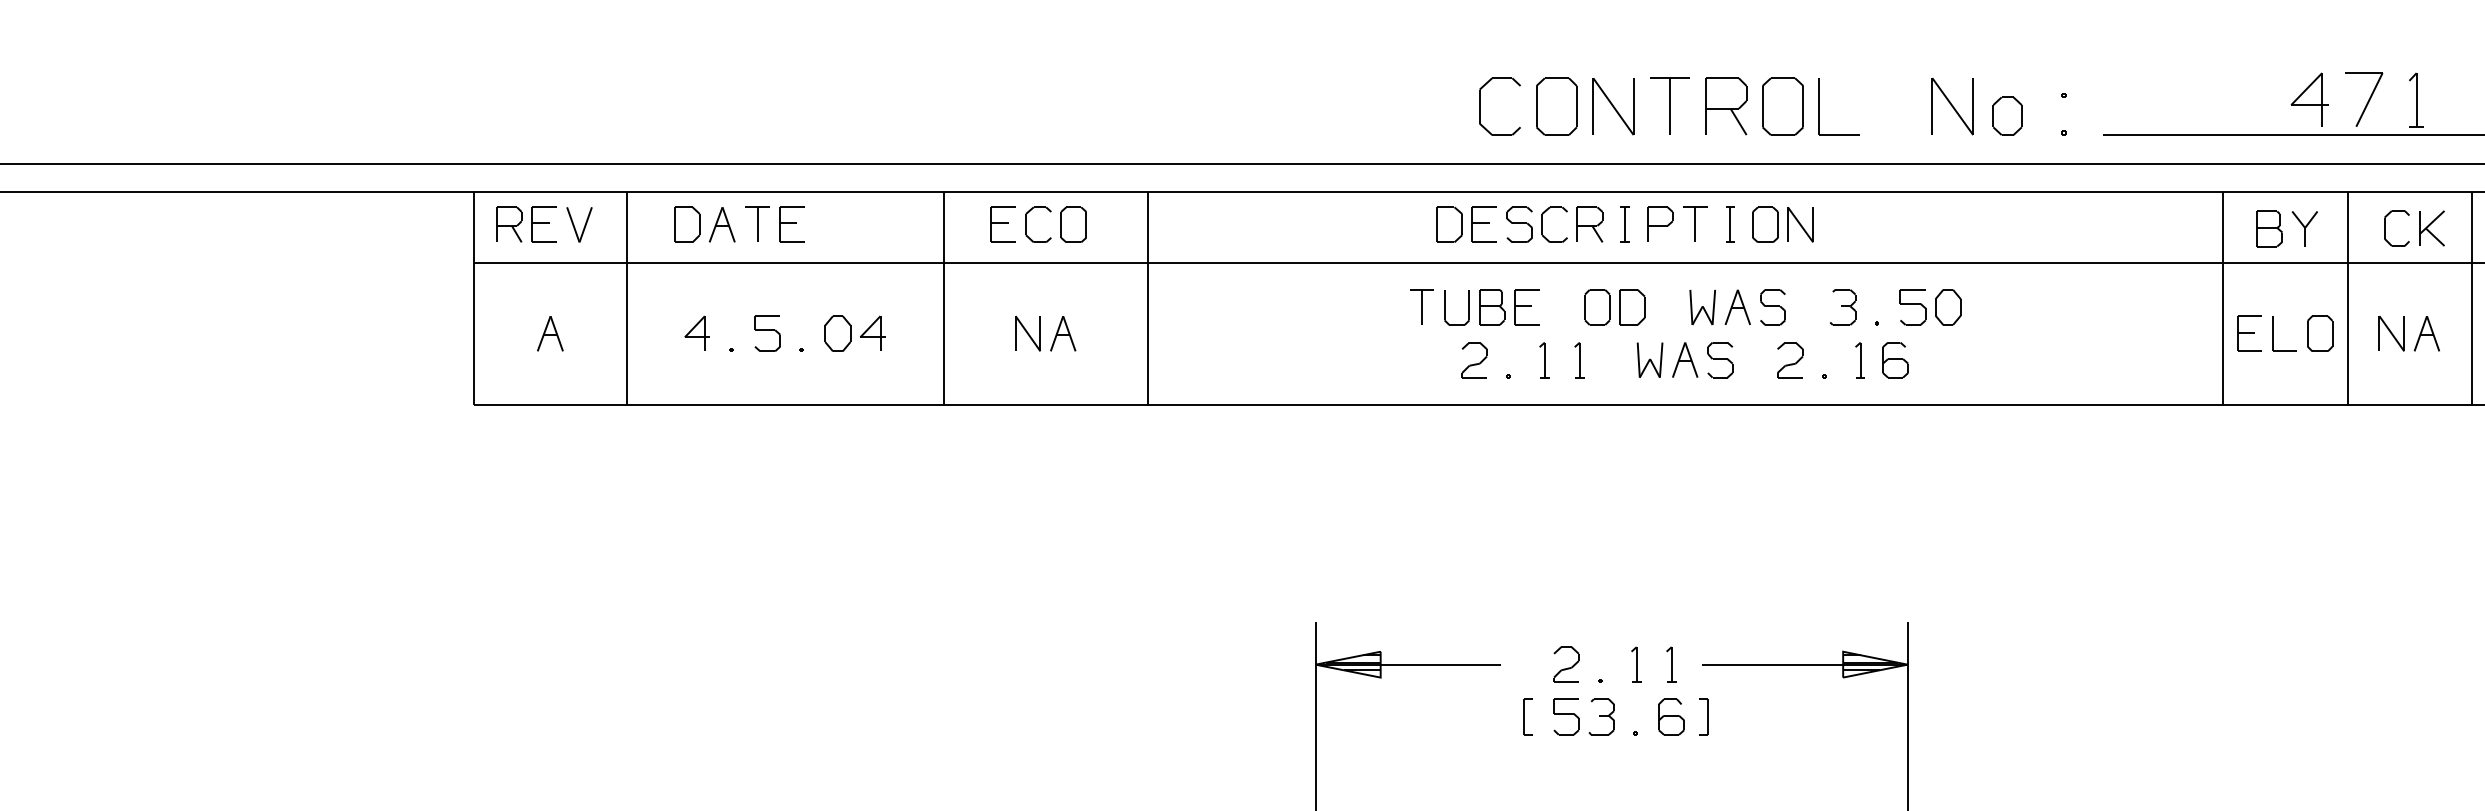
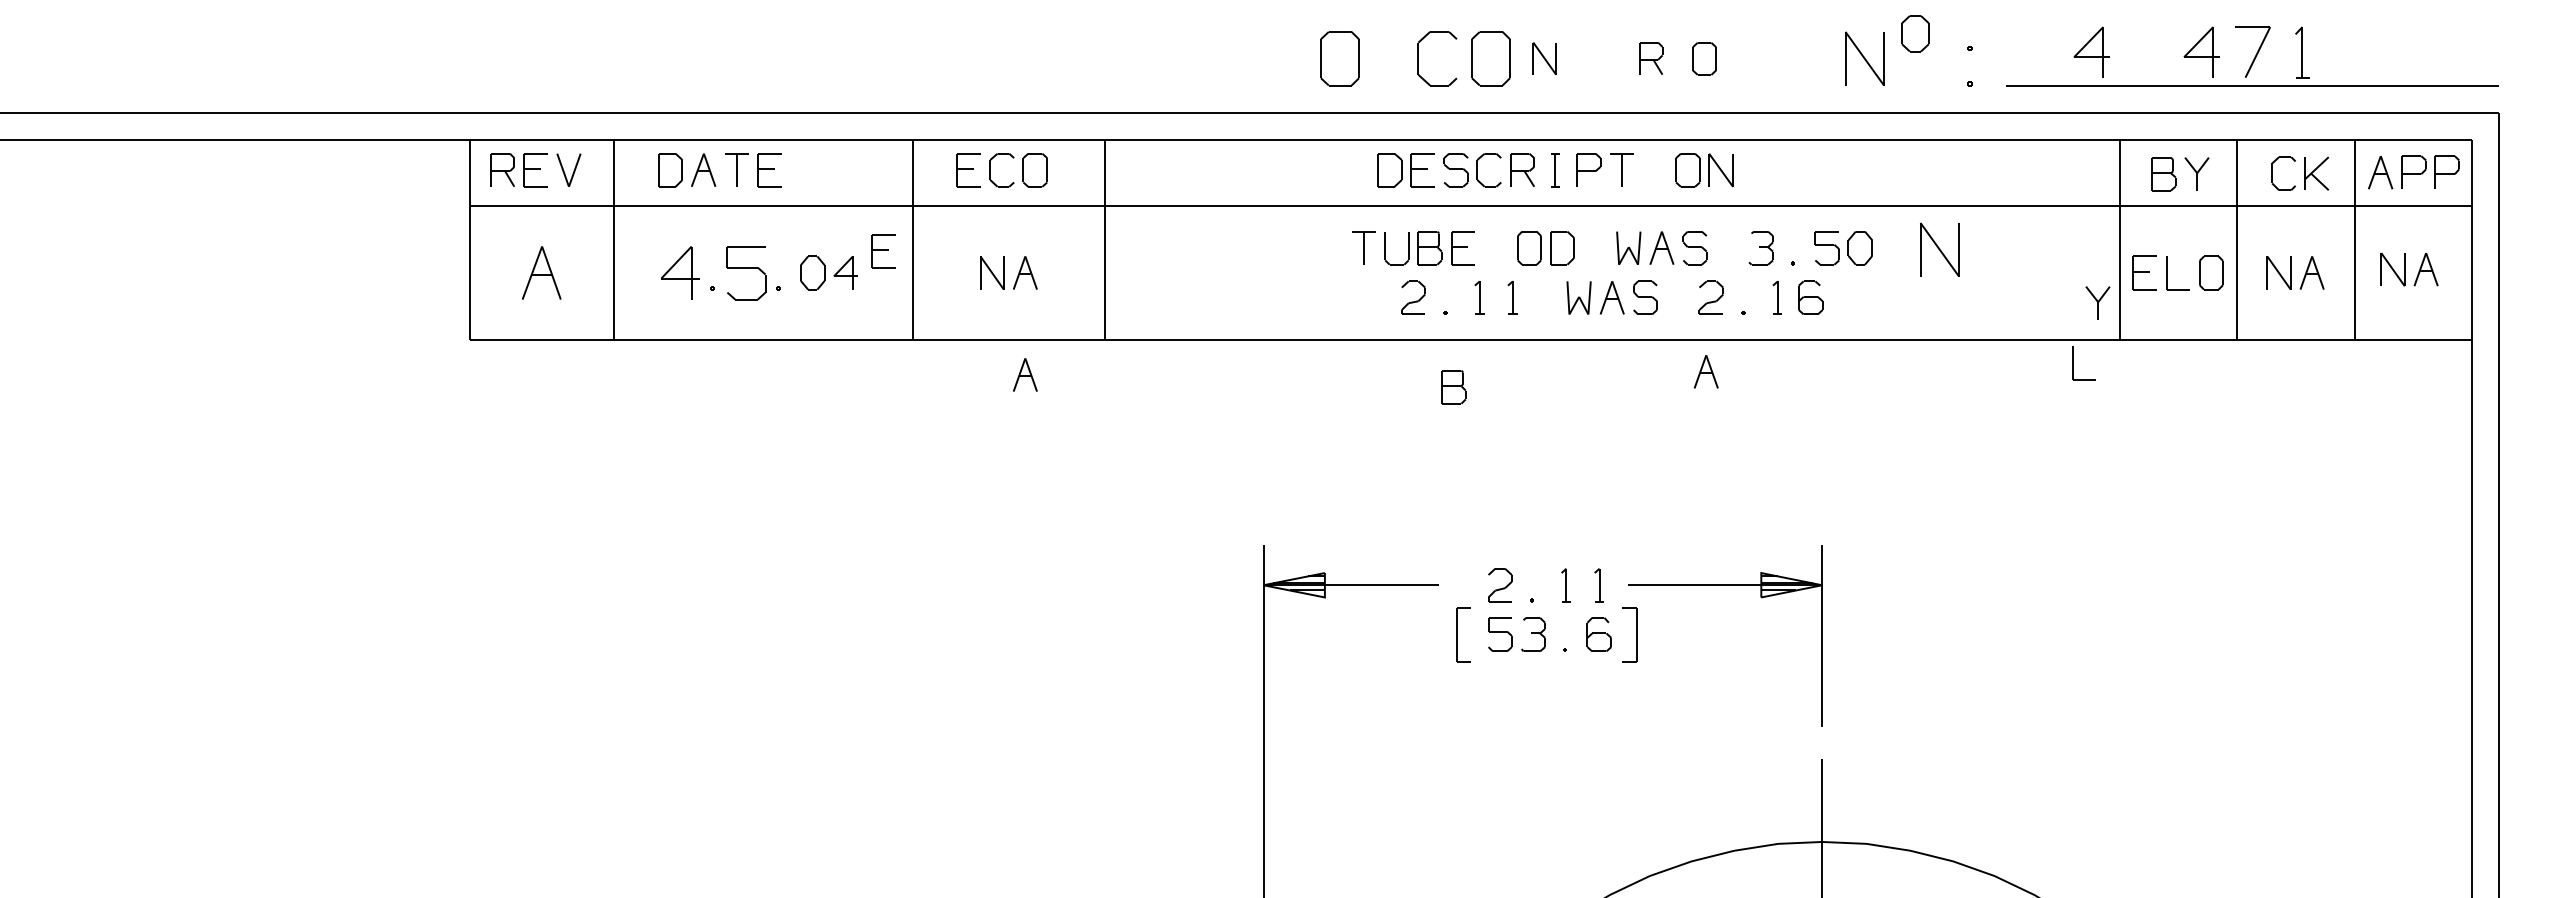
part: (2193, 98) -> (2091, 51), added
part: (1396, 106) -> (1339, 58), added
part: (1613, 106) -> (1544, 58), size x0.6
part: (1669, 106) -> (1597, 58), removed
part: (1725, 106) -> (1650, 58), size x0.6
part: (1782, 106) -> (1704, 58), size x0.6
part: (1820, 107) -> (1739, 59), removed
part: (2007, 115) -> (1915, 33), moved
part: (1729, 225) -> (1654, 170), removed
part: (2032, 308) -> (1939, 249), added
part: (912, 310) -> (883, 251), added
part: (549, 333) -> (540, 272), size x1.6
part: (696, 333) -> (679, 272), size x1.6
part: (767, 333) -> (746, 272), size x1.6
part: (2199, 364) -> (2097, 302), added
part: (2174, 429) -> (2073, 363), added
part: (1784, 438) -> (1705, 371), added
part: (1063, 441) -> (1025, 374), added
part: (1516, 455) -> (1453, 387), added
part: (1527, 716) -> (1463, 634), size x1.6
part: (1703, 716) -> (1629, 634), size x1.6

